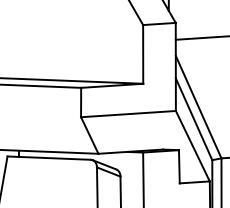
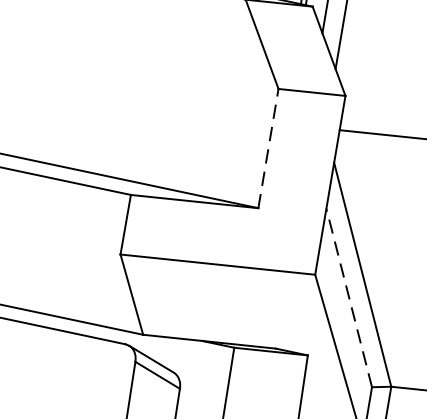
line: (143, 53) -> (269, 146), solid -> dashed
line: (194, 119) -> (350, 298), solid -> dashed

